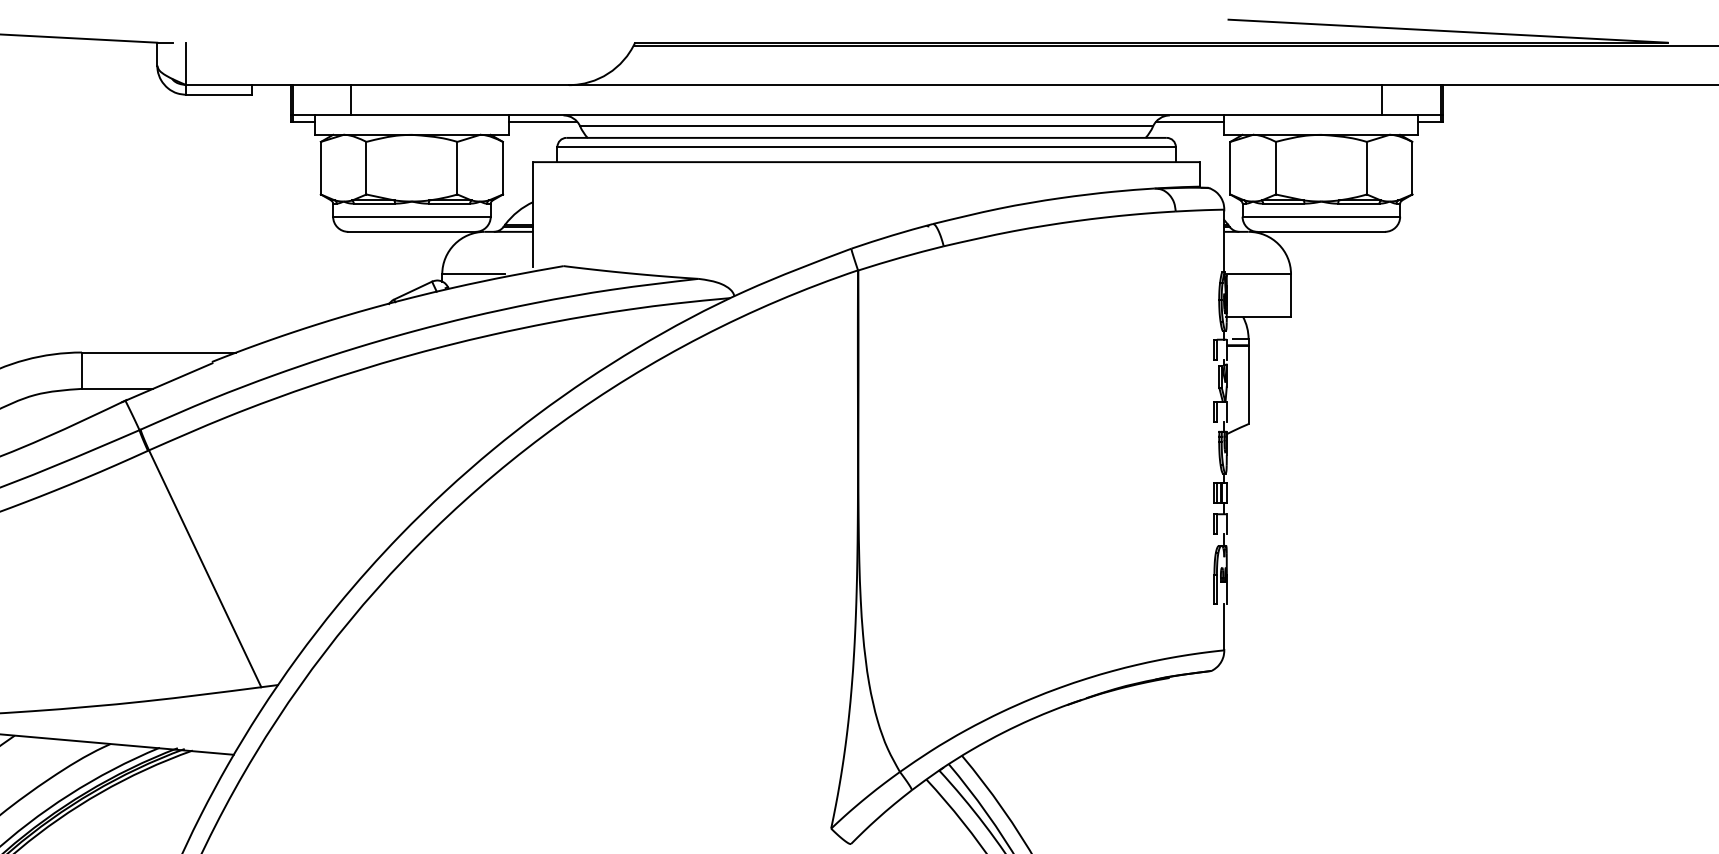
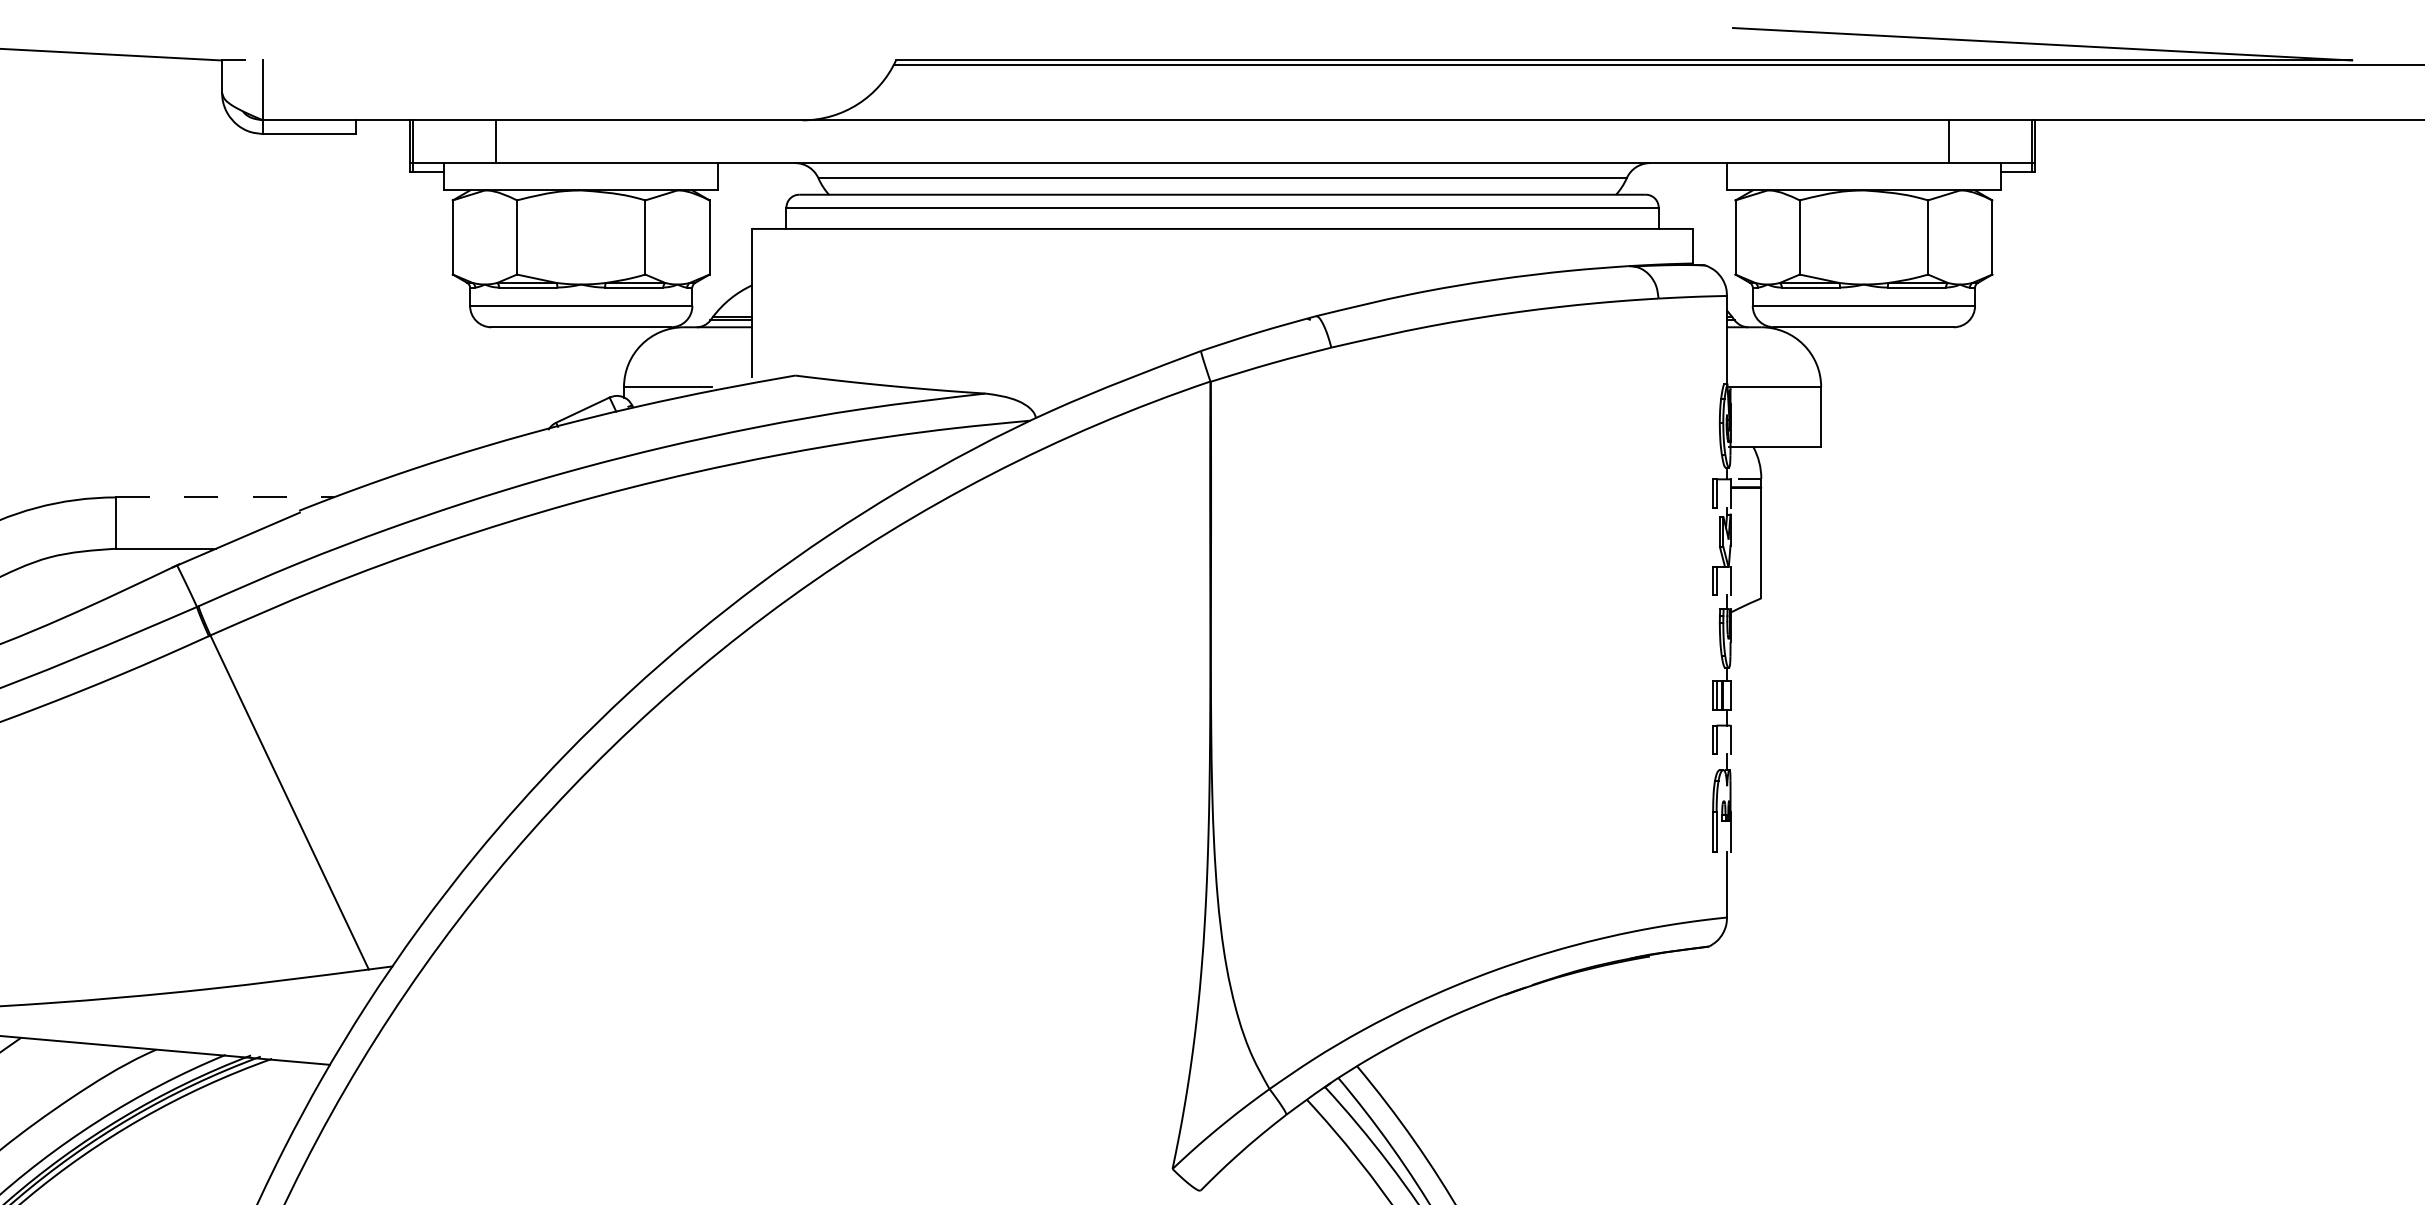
line: (543, 121) -> (766, 171), removed
line: (1190, 121) -> (1679, 171), removed
line: (159, 352) -> (224, 497), solid -> dashed

